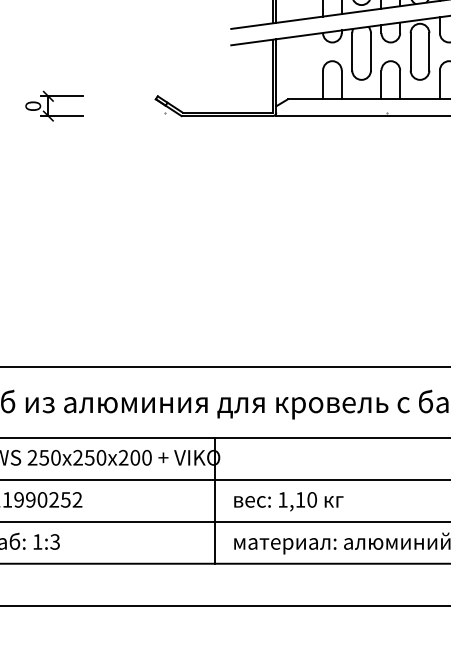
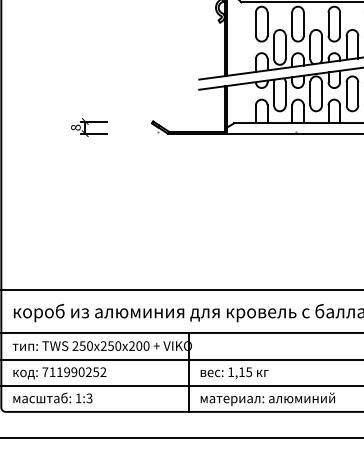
text: (34, 105) -> (76, 127), 0 -> 8
text: (312, 498) -> (249, 371), 1,10 -> 1,15

